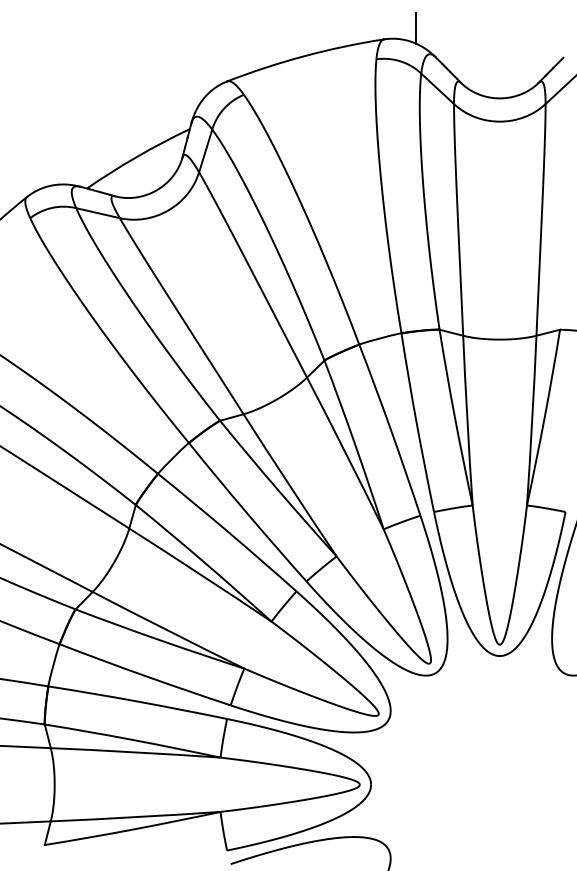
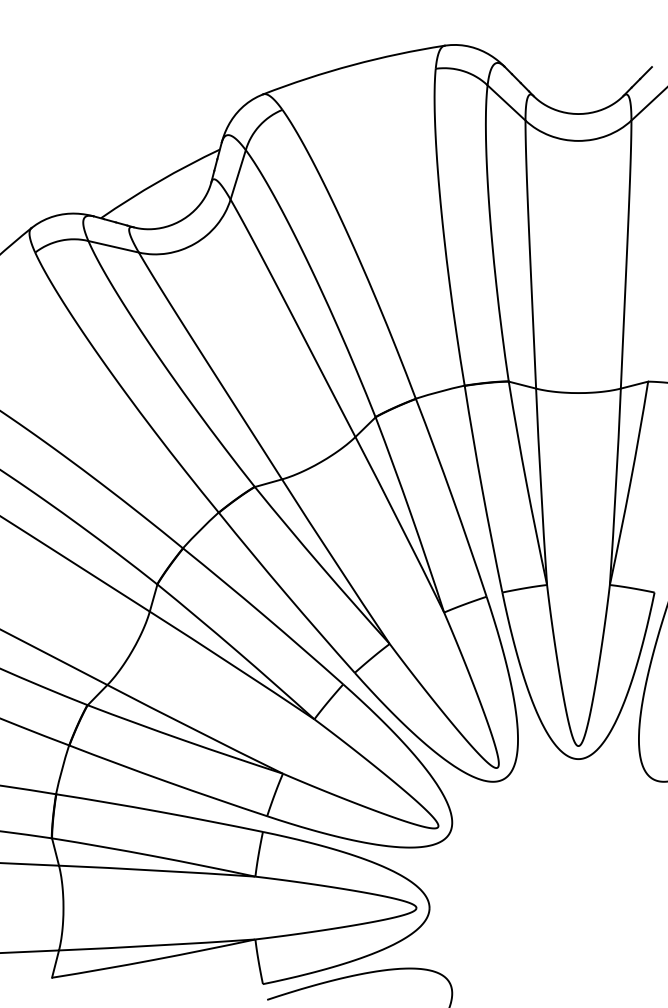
line: (415, 27) -> (481, 32), removed

